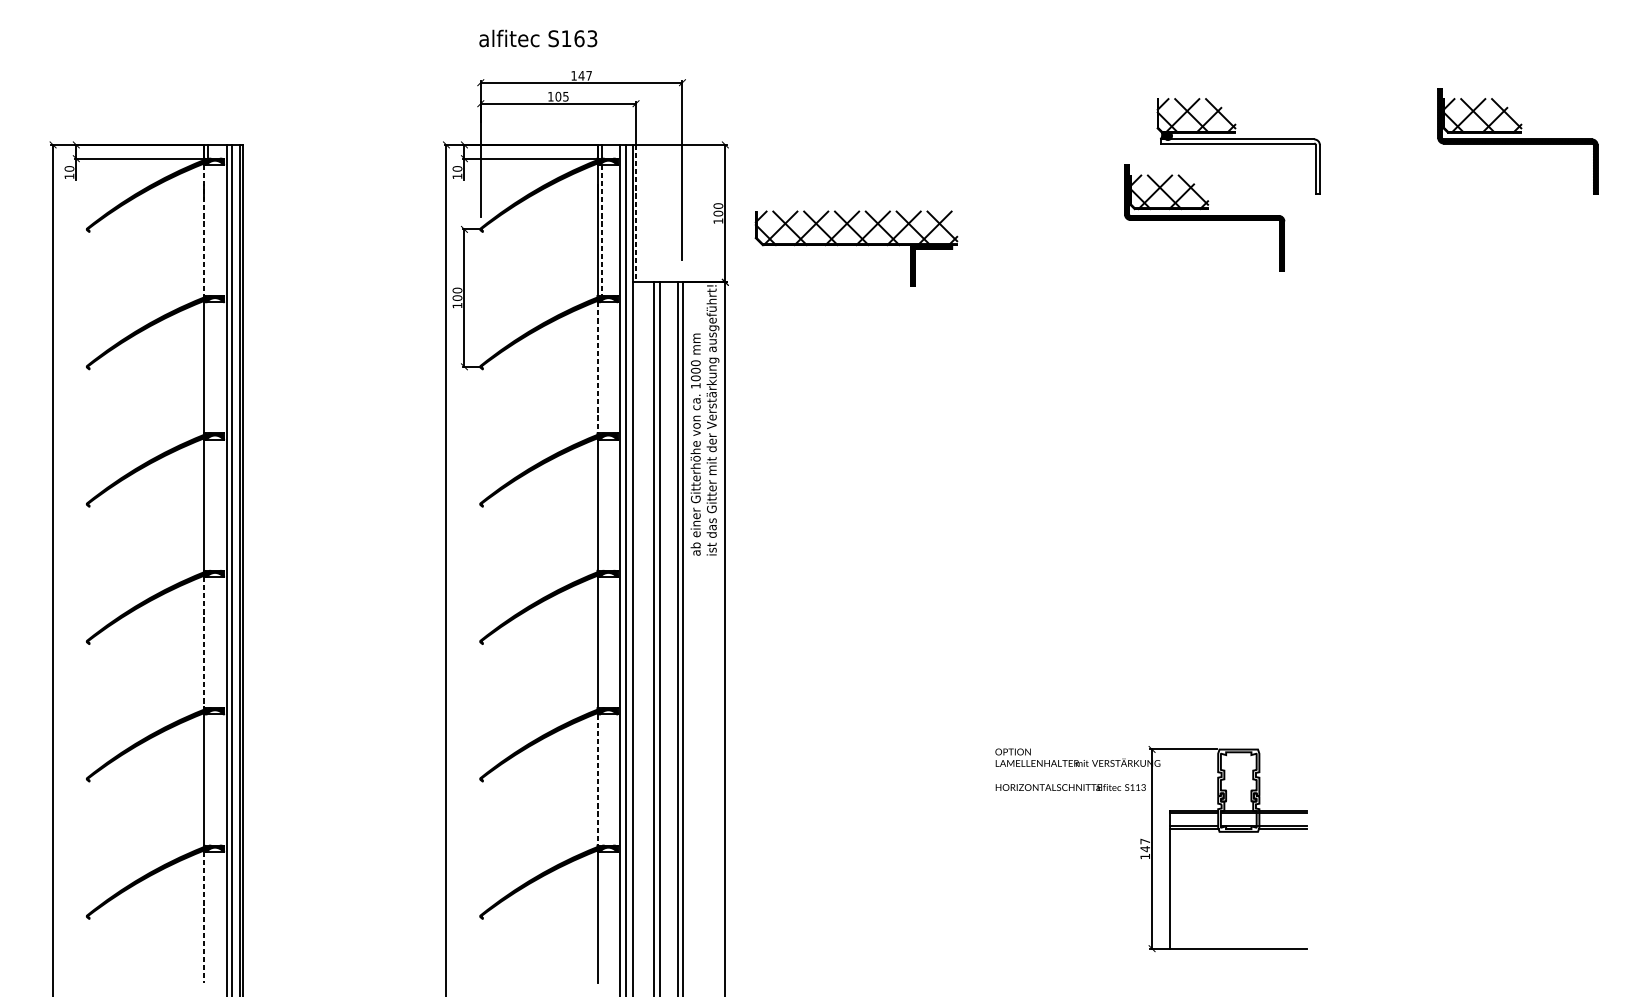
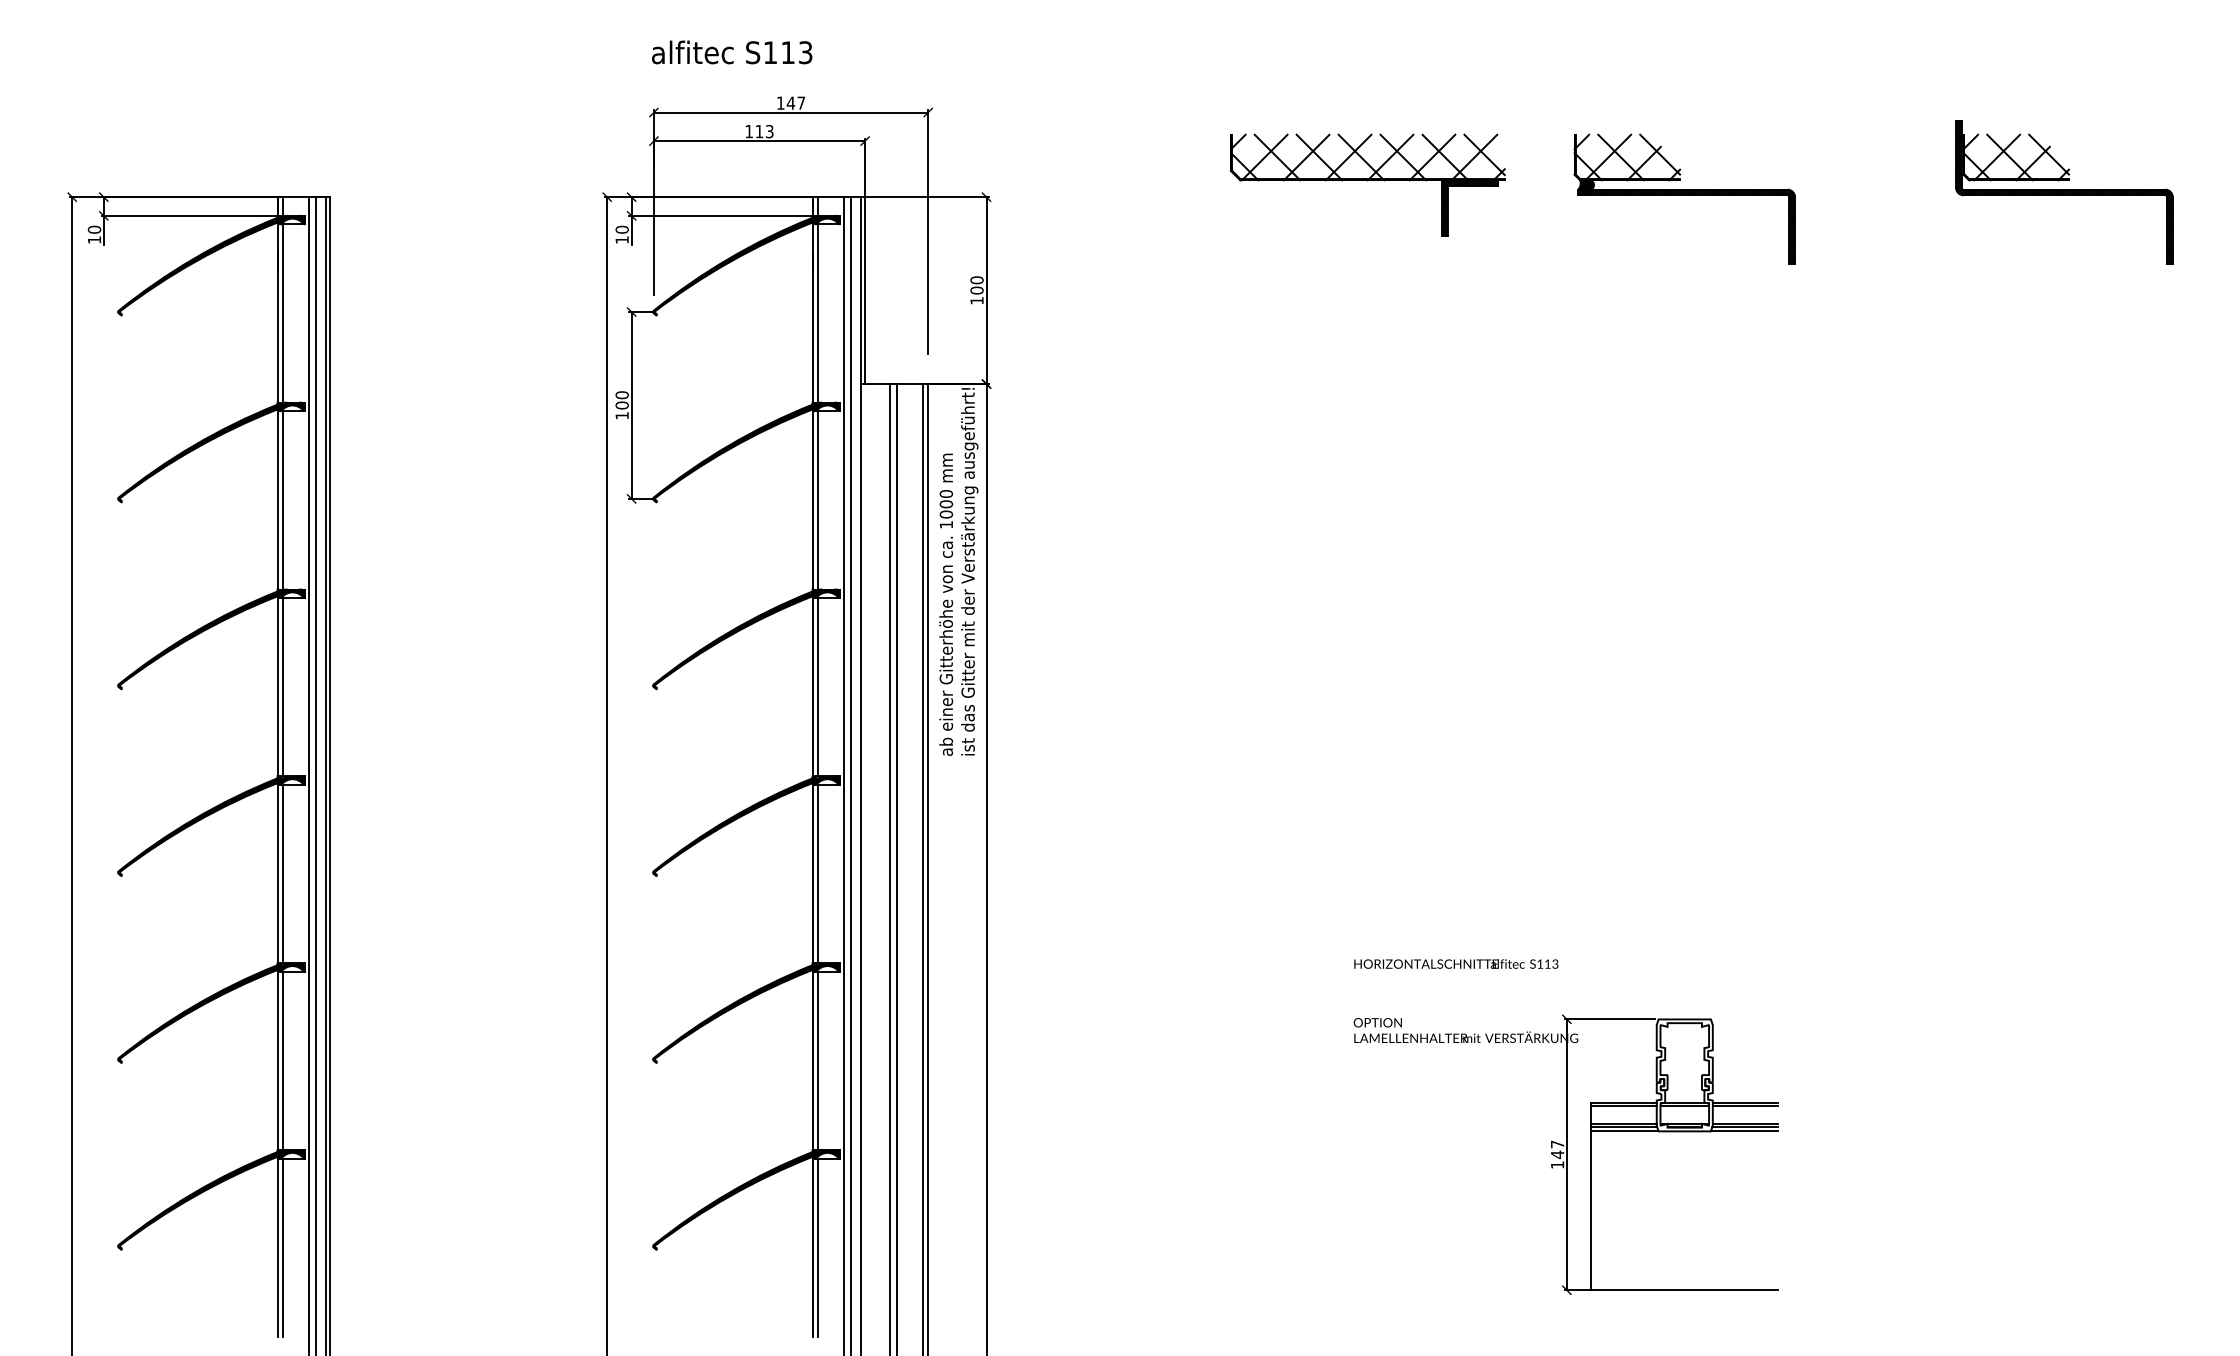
text: (579, 38) -> (788, 52), S163 -> S113
text: (562, 96) -> (764, 131), 105 -> 113
hatch: (1240, 166) -> (1686, 226), added
line: (636, 214) -> (865, 291), dashed -> solid
part: (1204, 217) -> (1638, 296), removed
line: (204, 230) -> (277, 313), dashed -> solid
line: (208, 230) -> (283, 313), added
line: (601, 230) -> (818, 313), dashed -> solid
part: (856, 248) -> (1367, 184), moved
line: (208, 367) -> (283, 500), added
line: (597, 367) -> (812, 500), dashed -> solid
line: (601, 367) -> (818, 500), added
line: (208, 504) -> (283, 686), added
line: (601, 504) -> (818, 686), added
line: (204, 642) -> (277, 874), dashed -> solid
line: (208, 642) -> (283, 873), added
line: (601, 642) -> (818, 873), added
line: (208, 779) -> (283, 1060), added
line: (601, 779) -> (818, 1060), added
line: (597, 780) -> (812, 1061), dashed -> solid
text: (1070, 787) -> (1456, 963), moved
line: (1194, 831) -> (1624, 1130), added
line: (1282, 831) -> (1744, 1130), added
line: (204, 917) -> (277, 1248), dashed -> solid
line: (208, 917) -> (283, 1247), added
line: (601, 917) -> (818, 1247), added

